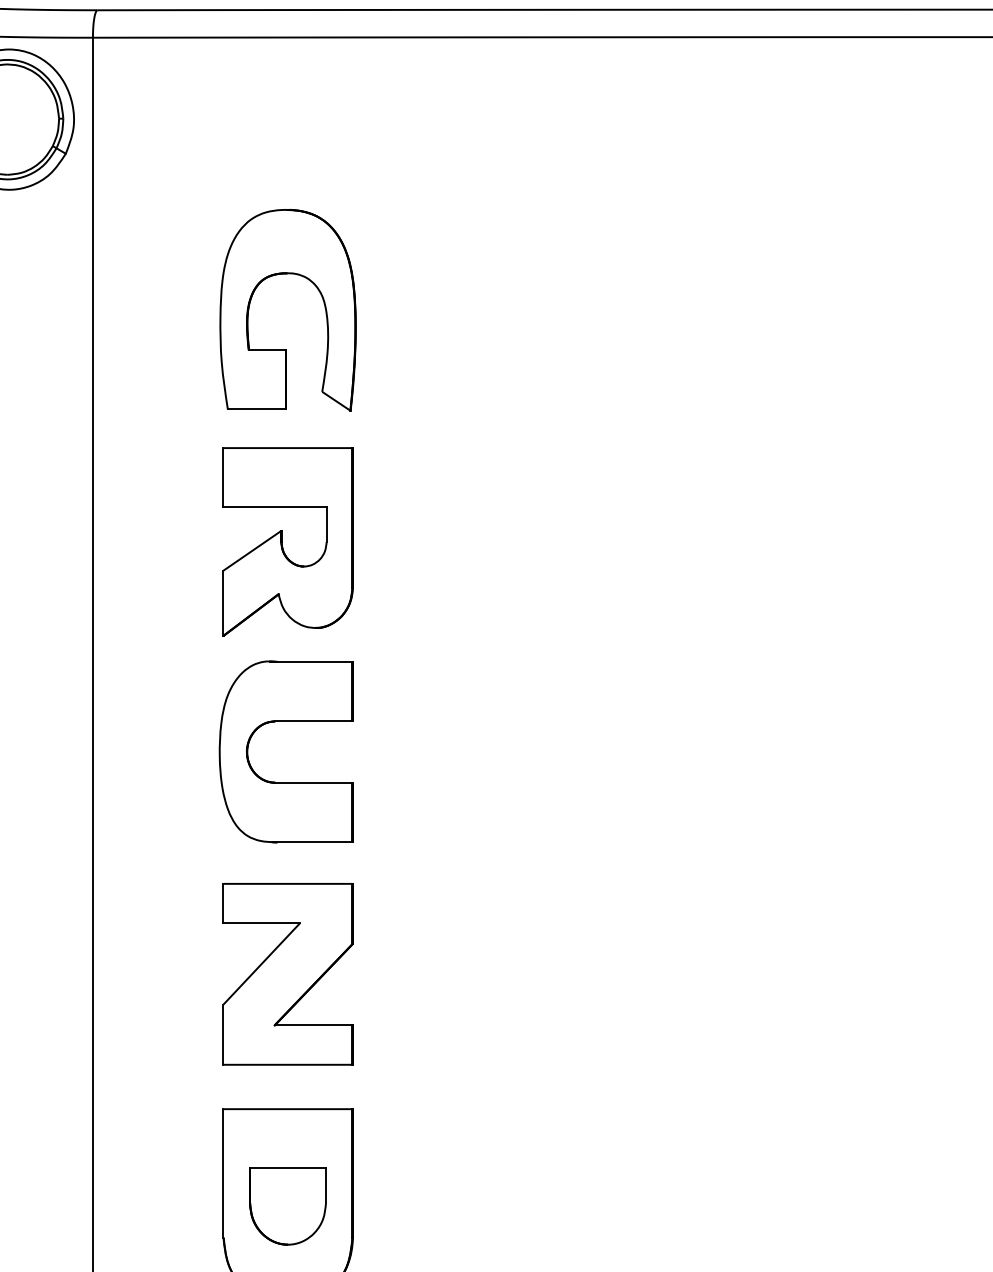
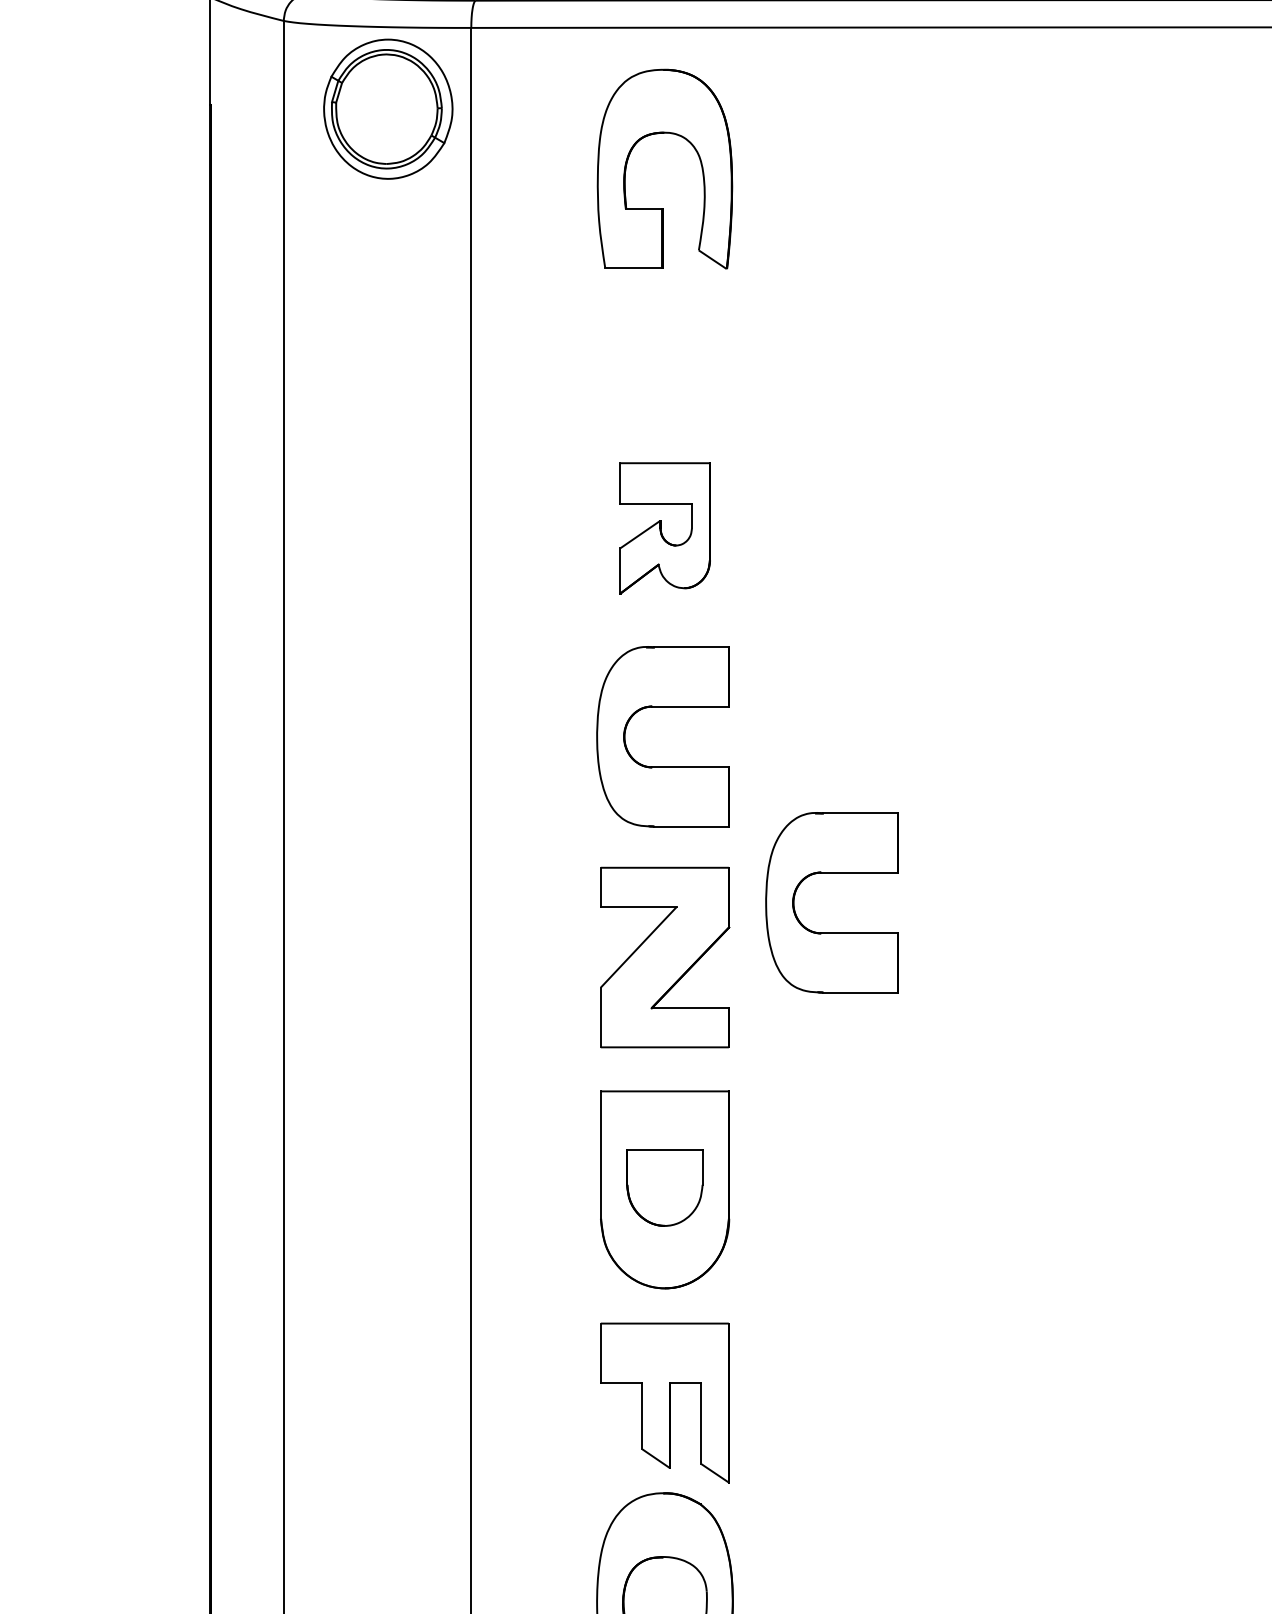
part: (280, 275) -> (657, 134), moved
part: (288, 542) -> (665, 528), size x0.7
part: (455, 889) -> (831, 873), added

